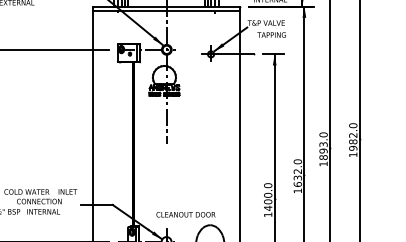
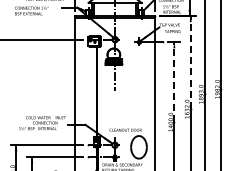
line: (304, 89) -> (190, 61), solid -> dashed
line: (274, 125) -> (174, 81), solid -> dashed

